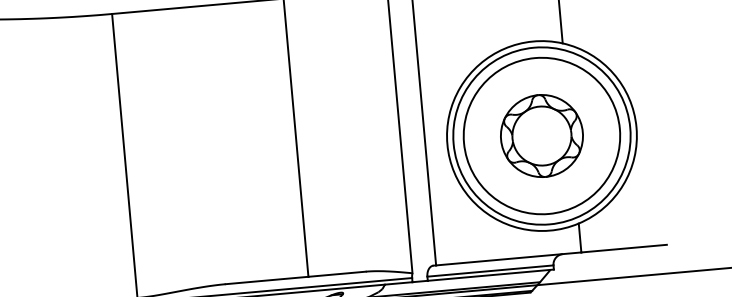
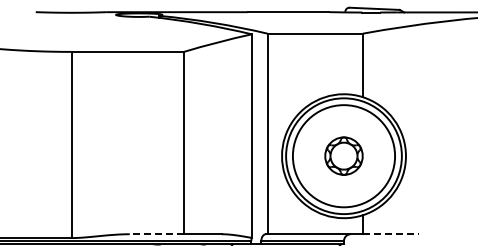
part: (541, 134) -> (343, 155), size x0.7
line: (625, 248) -> (391, 234), solid -> dashed
line: (266, 280) -> (156, 234), solid -> dashed

